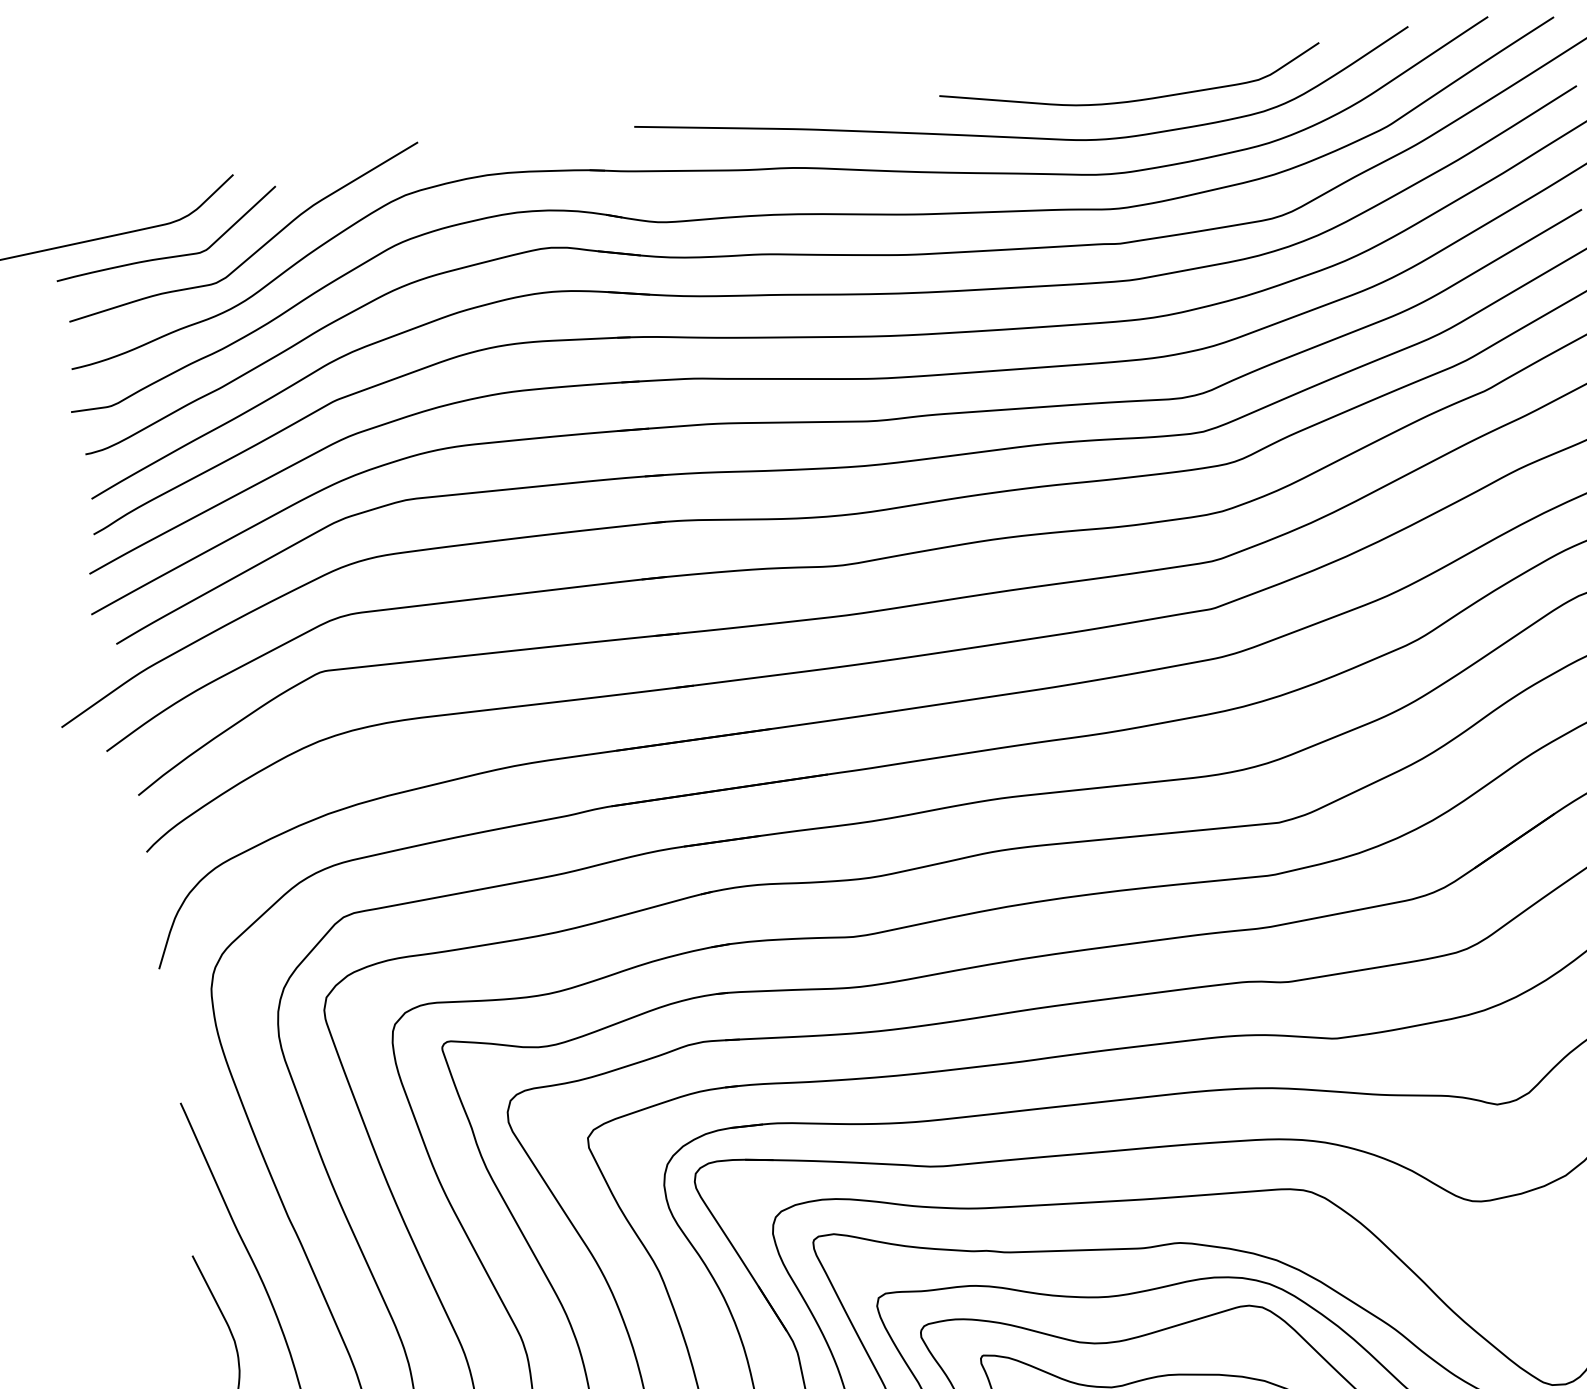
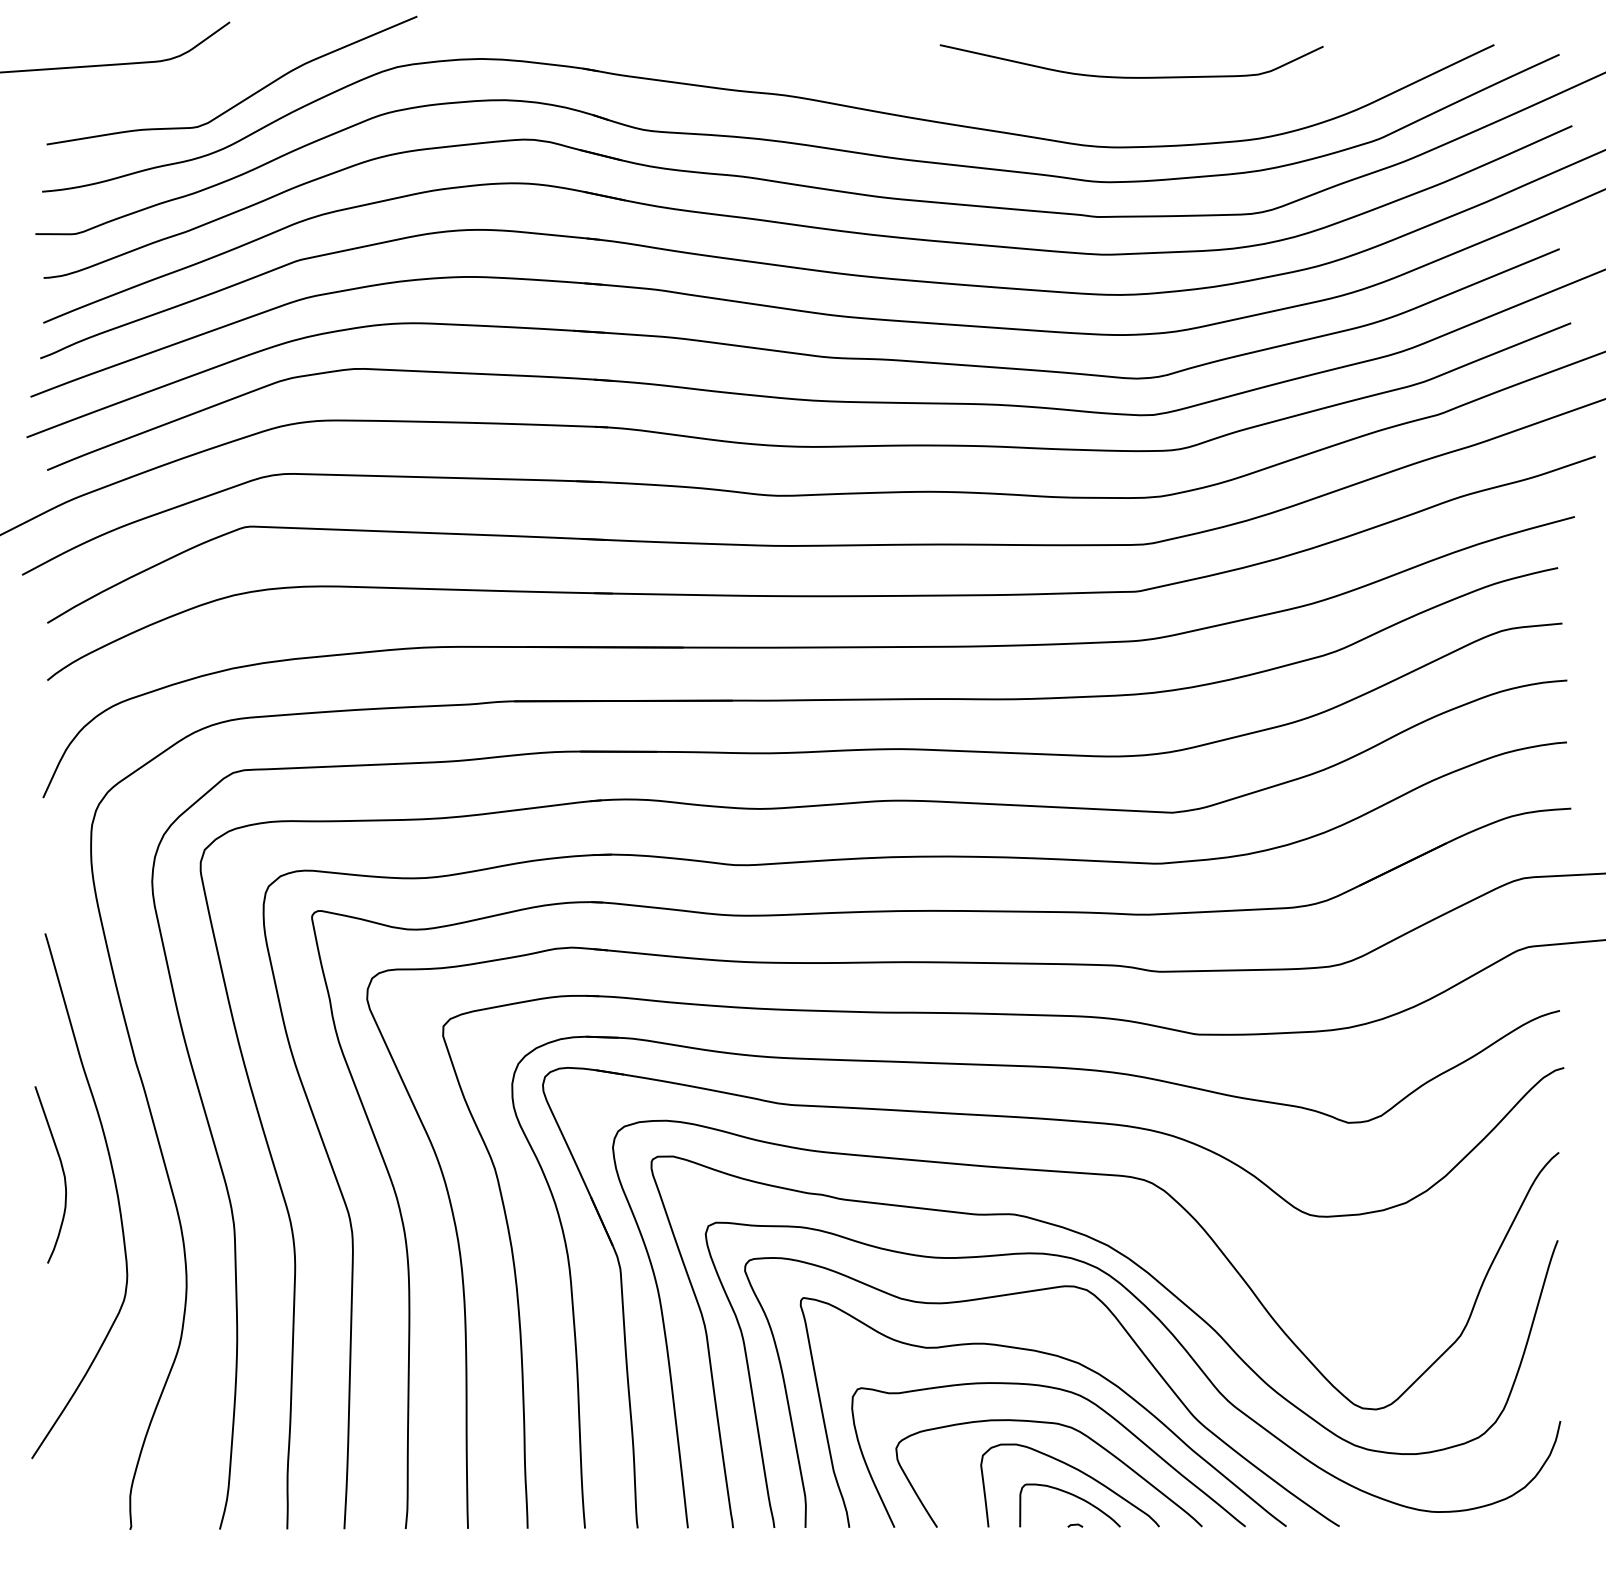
curve: (1024, 136) -> (1018, 97), removed
curve: (170, 256) -> (155, 94), removed

